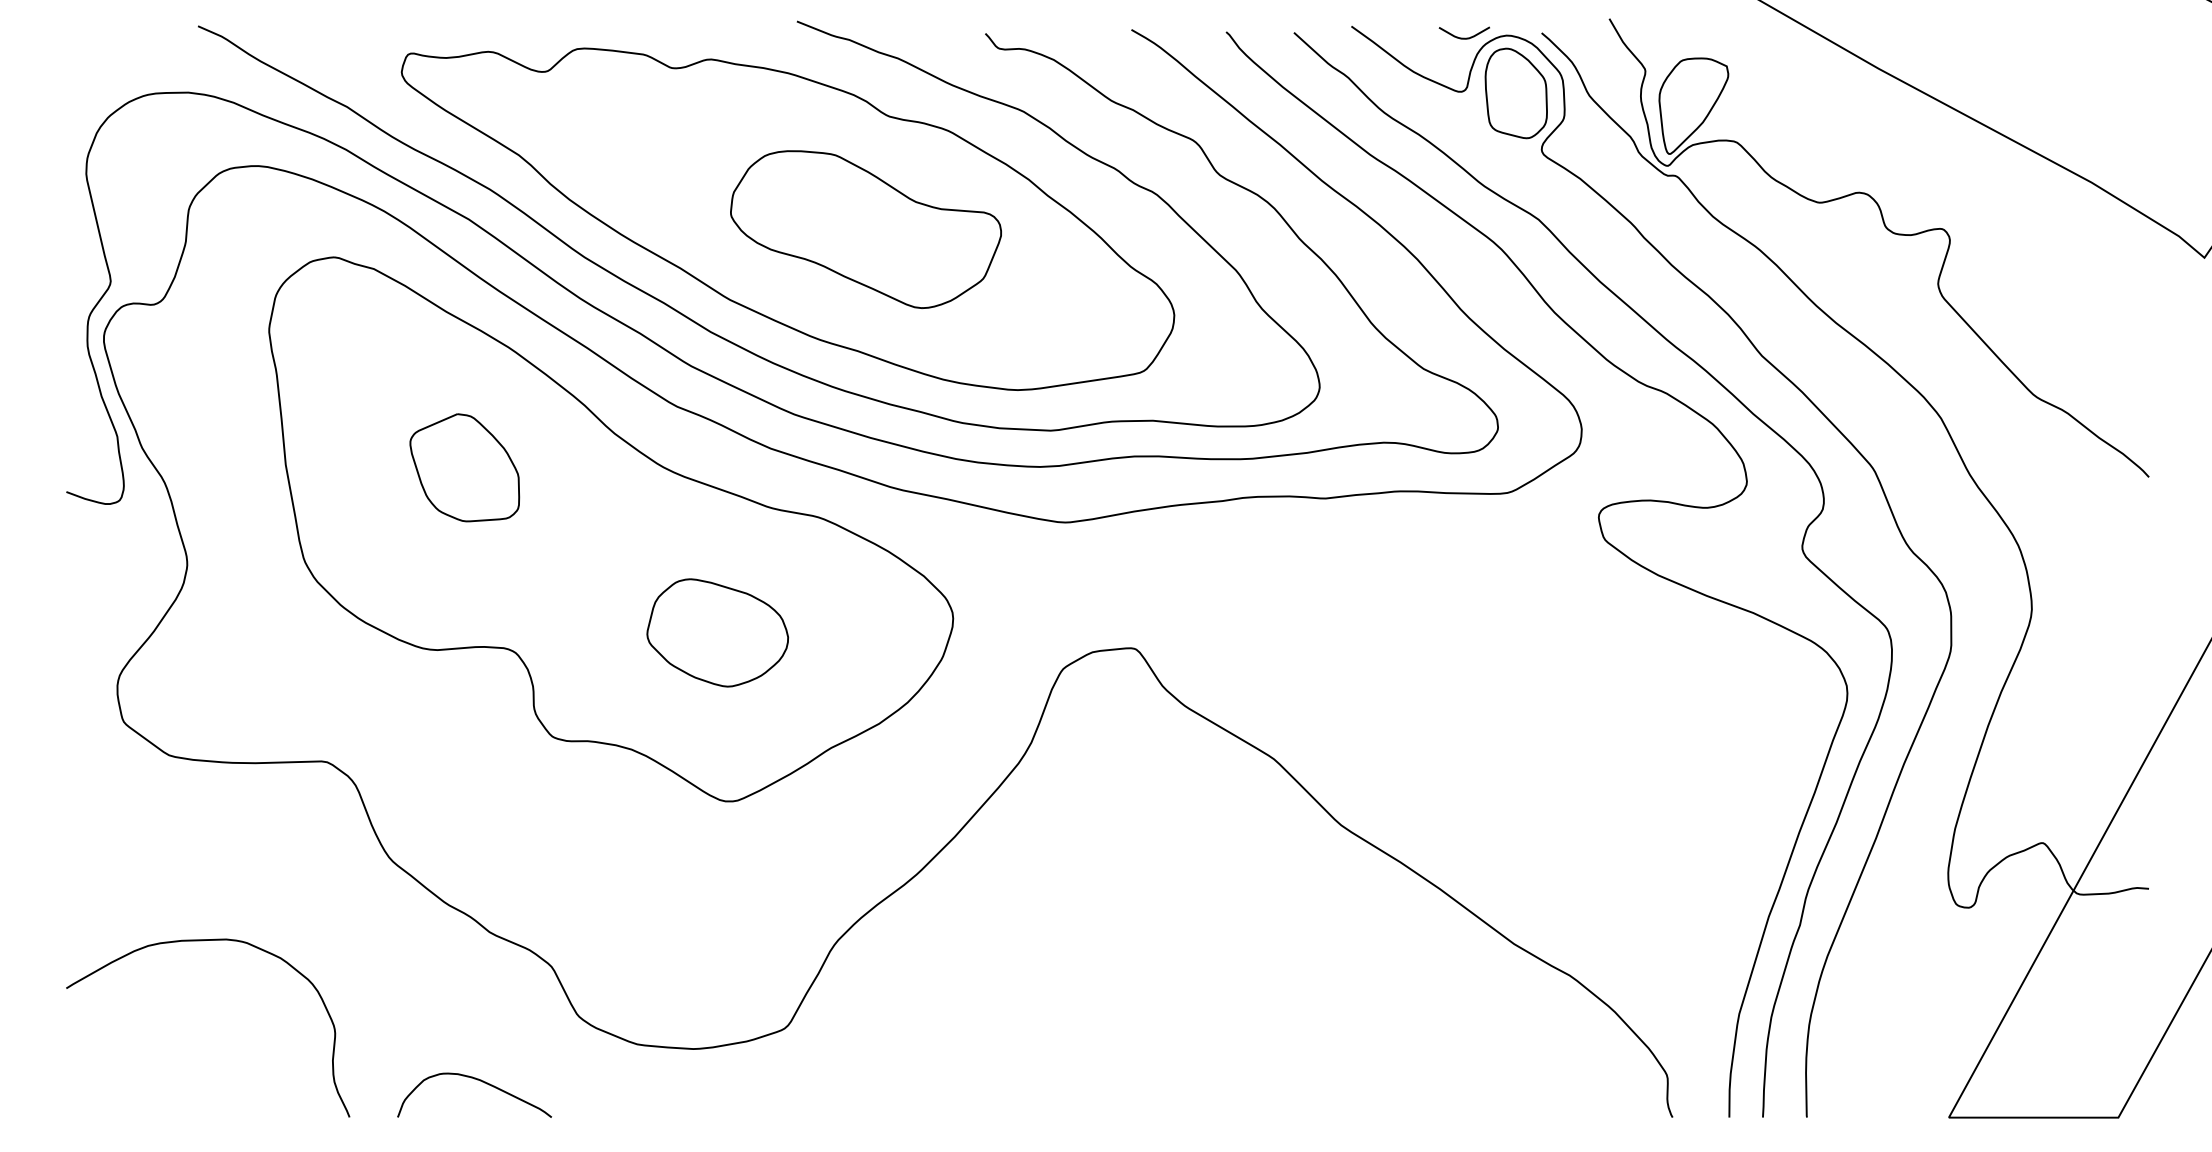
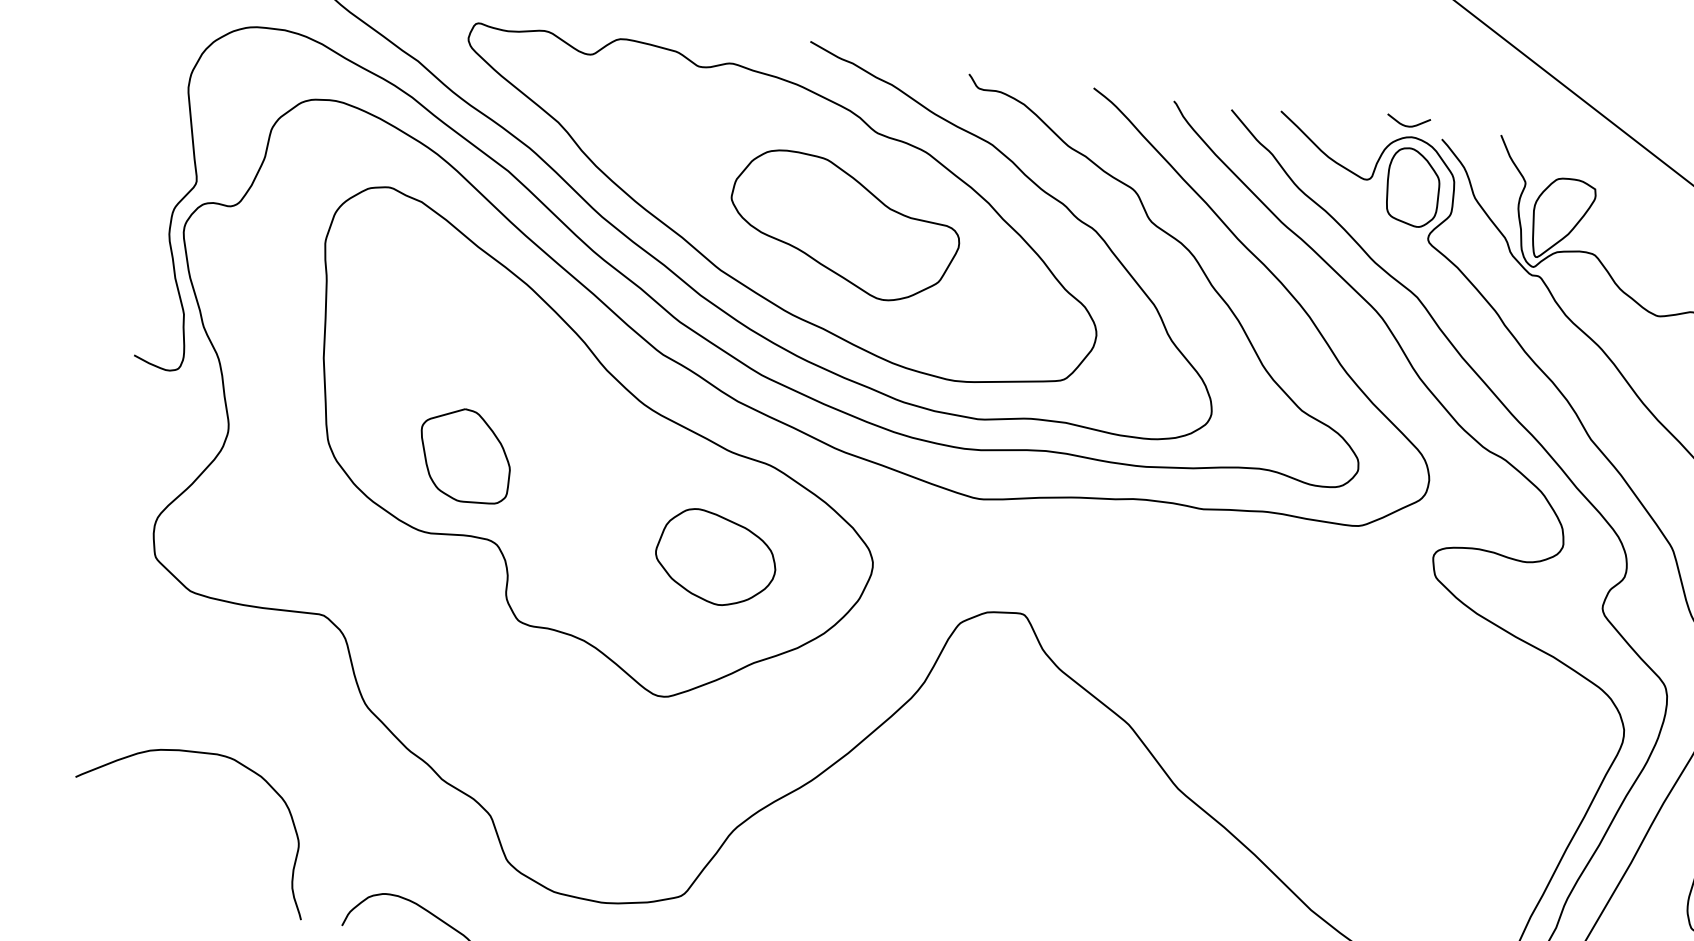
curve: (1463, 37) -> (1407, 125), moved
part: (464, 467) -> (465, 455), moved
part: (717, 632) -> (715, 557), moved

